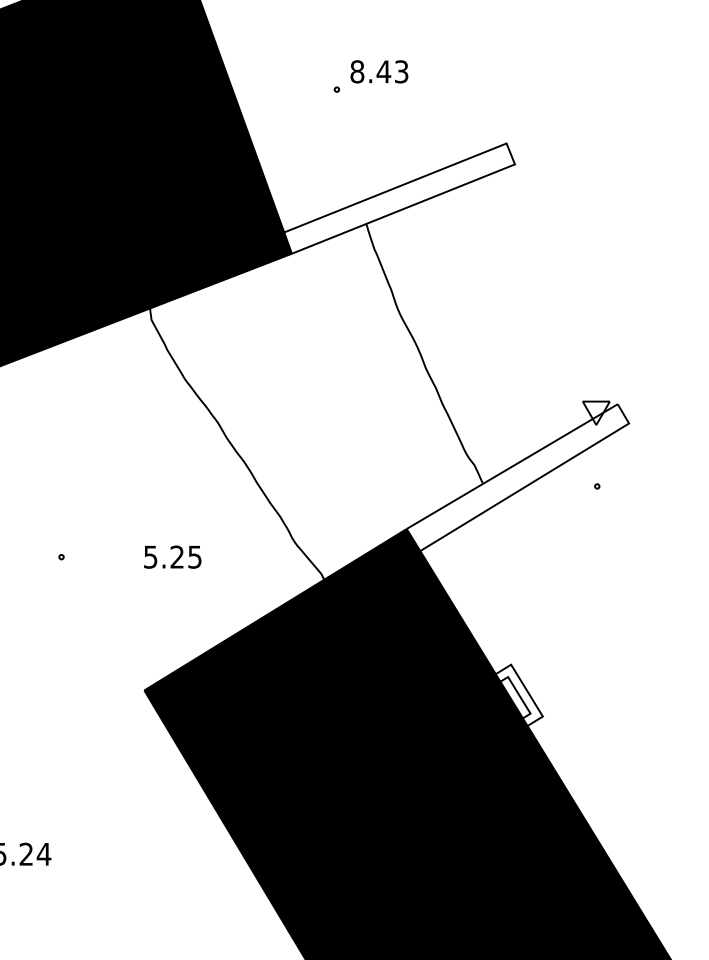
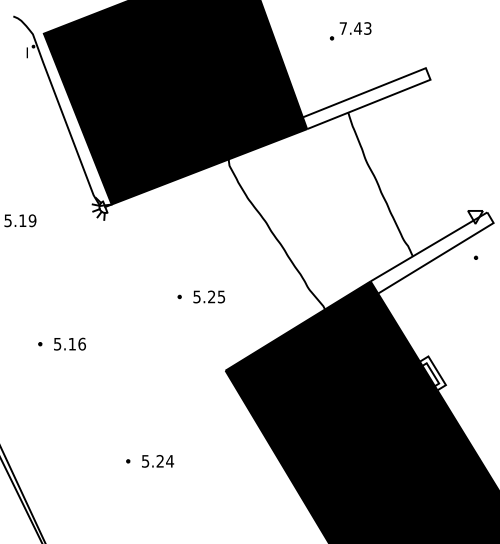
text: (357, 71) -> (343, 28), 8.43 -> 7.43
text: (173, 556) -> (209, 296), moved

